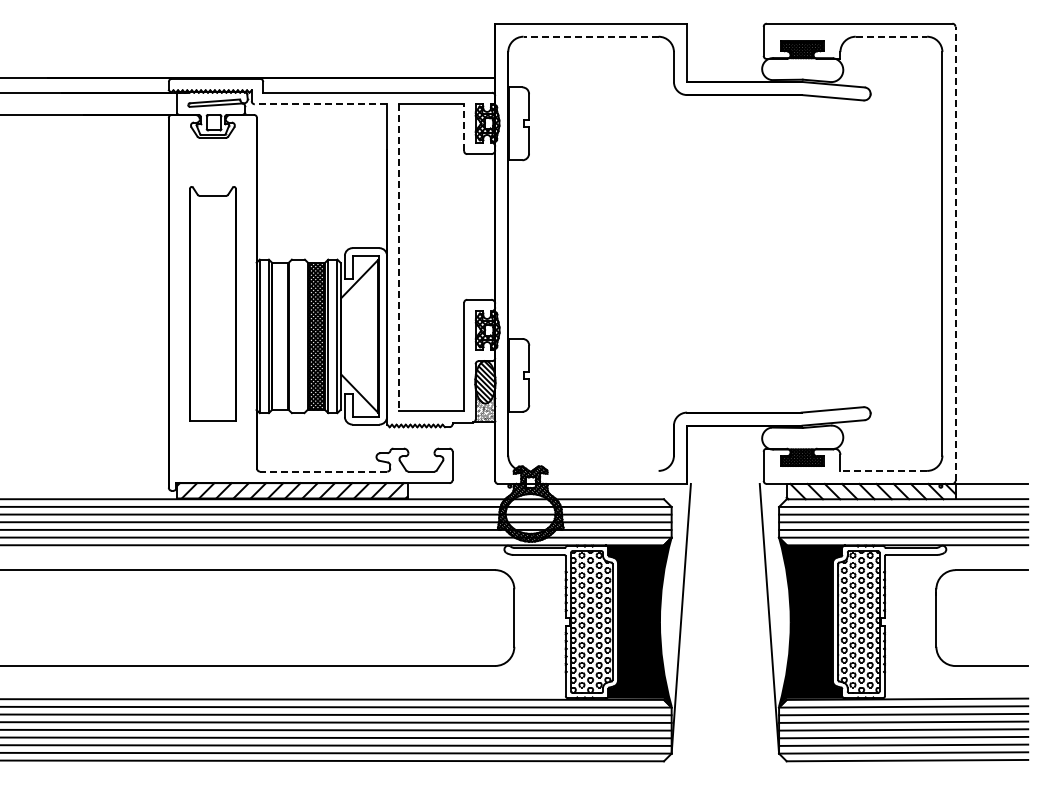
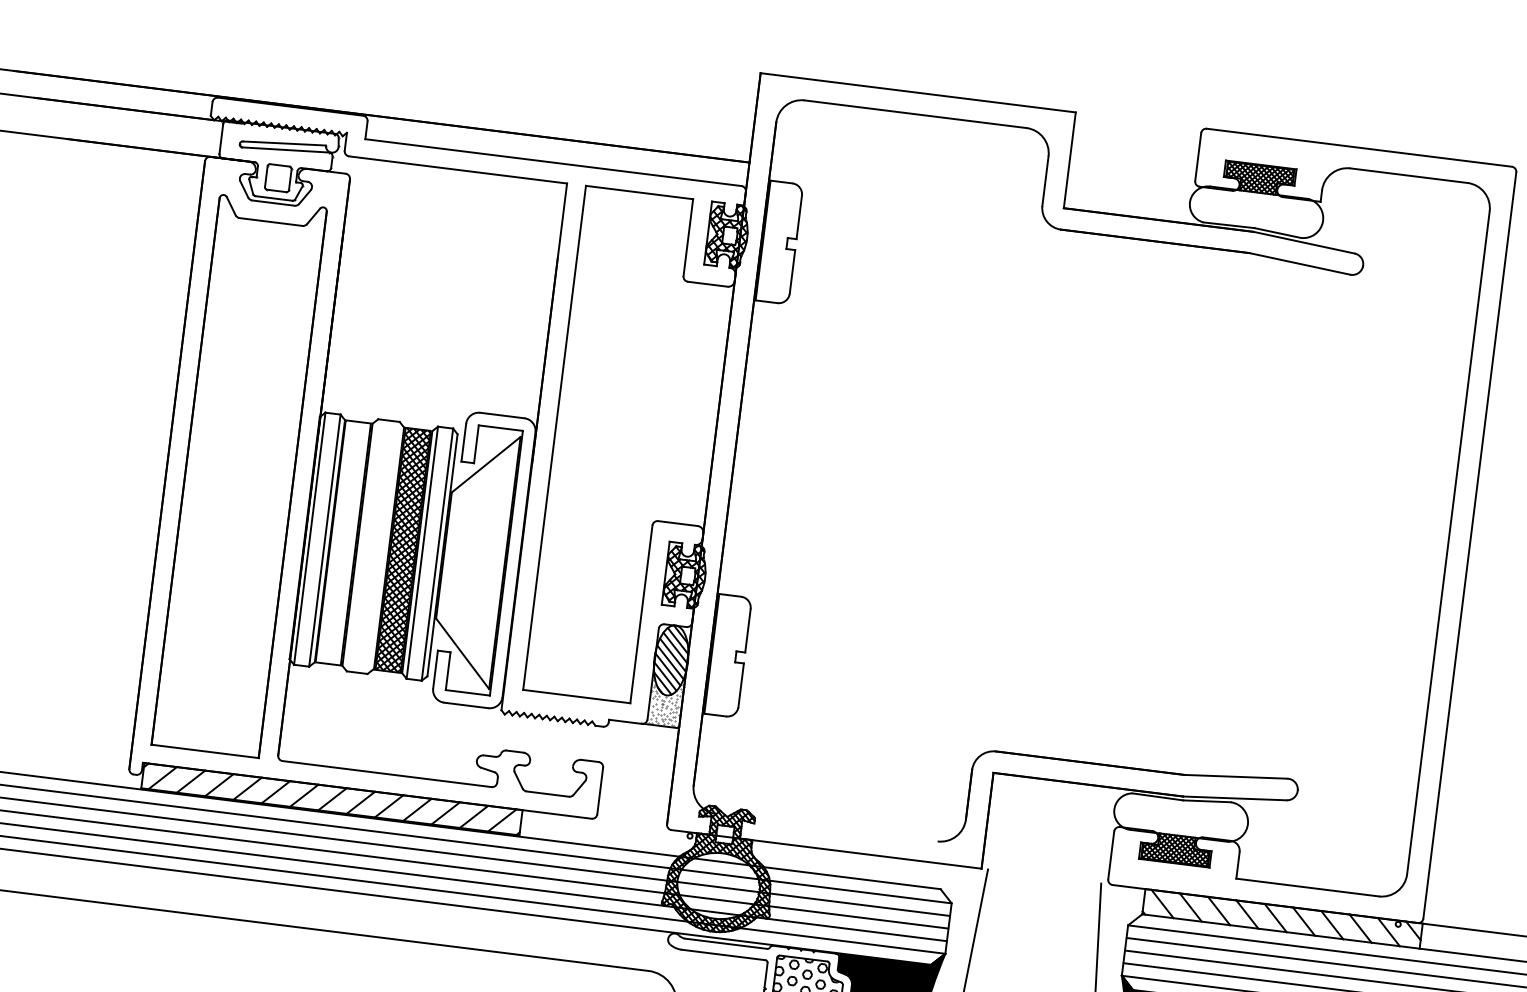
line: (591, 36) -> (916, 113), dashed -> solid
line: (891, 36) -> (1409, 175), dashed -> solid
line: (320, 104) -> (457, 170), dashed -> solid
line: (464, 127) -> (688, 237), dashed -> solid
line: (955, 253) -> (1469, 544), dashed -> solid
line: (398, 258) -> (553, 439), dashed -> solid
part: (212, 303) -> (238, 475), size x1.43
line: (883, 470) -> (1307, 886), dashed -> solid
line: (323, 471) -> (386, 773), dashed -> solid

